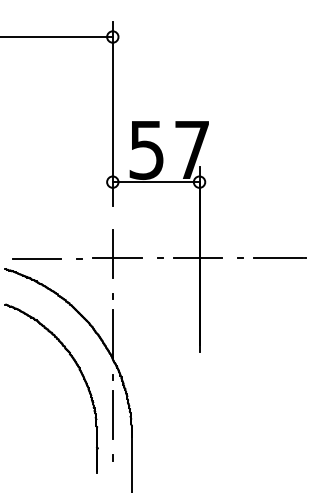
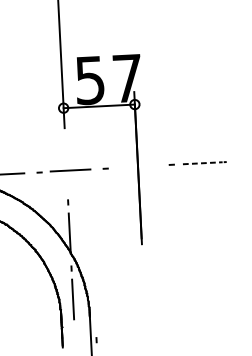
line: (112, 253) -> (66, 166), removed
line: (278, 257) -> (202, 163), solid -> dashed
line: (197, 258) -> (136, 167), removed
line: (112, 457) -> (96, 339), moved

